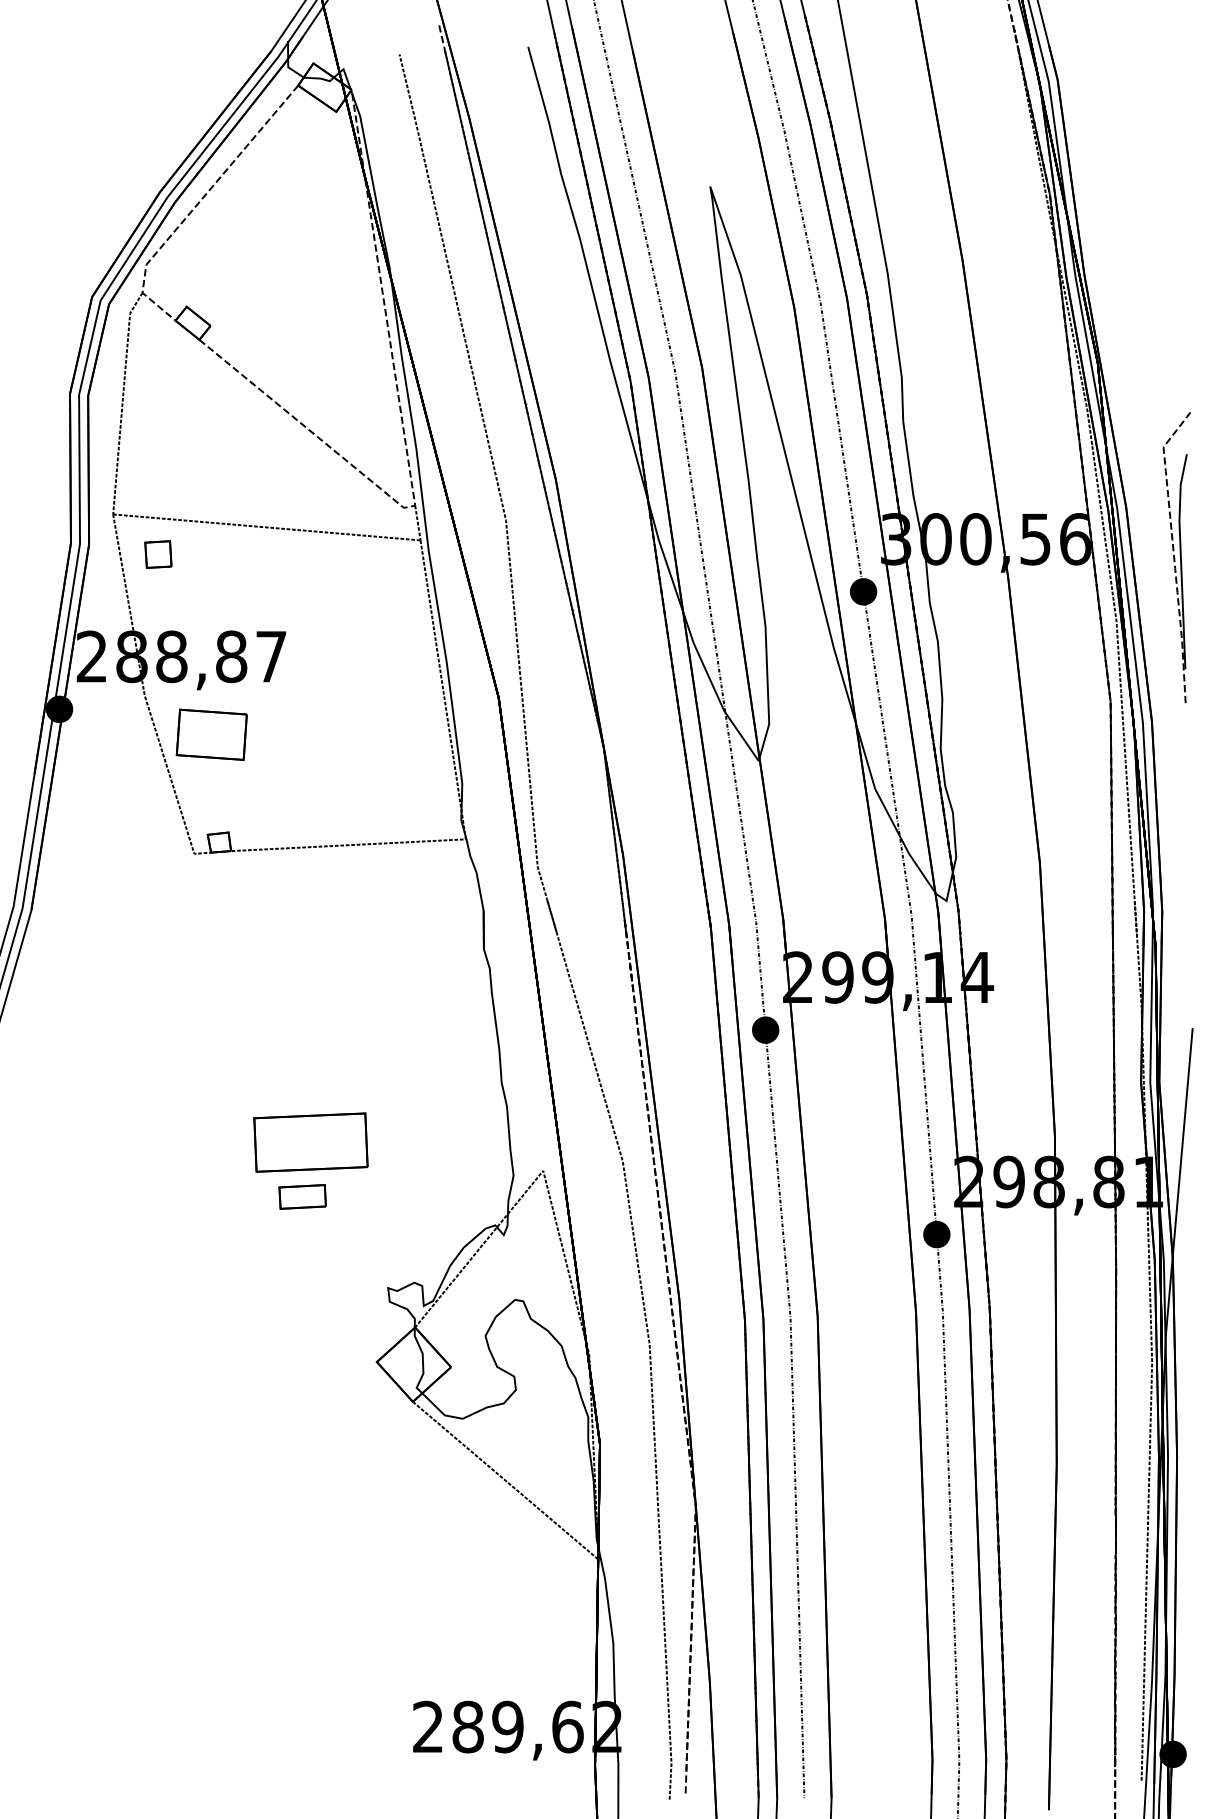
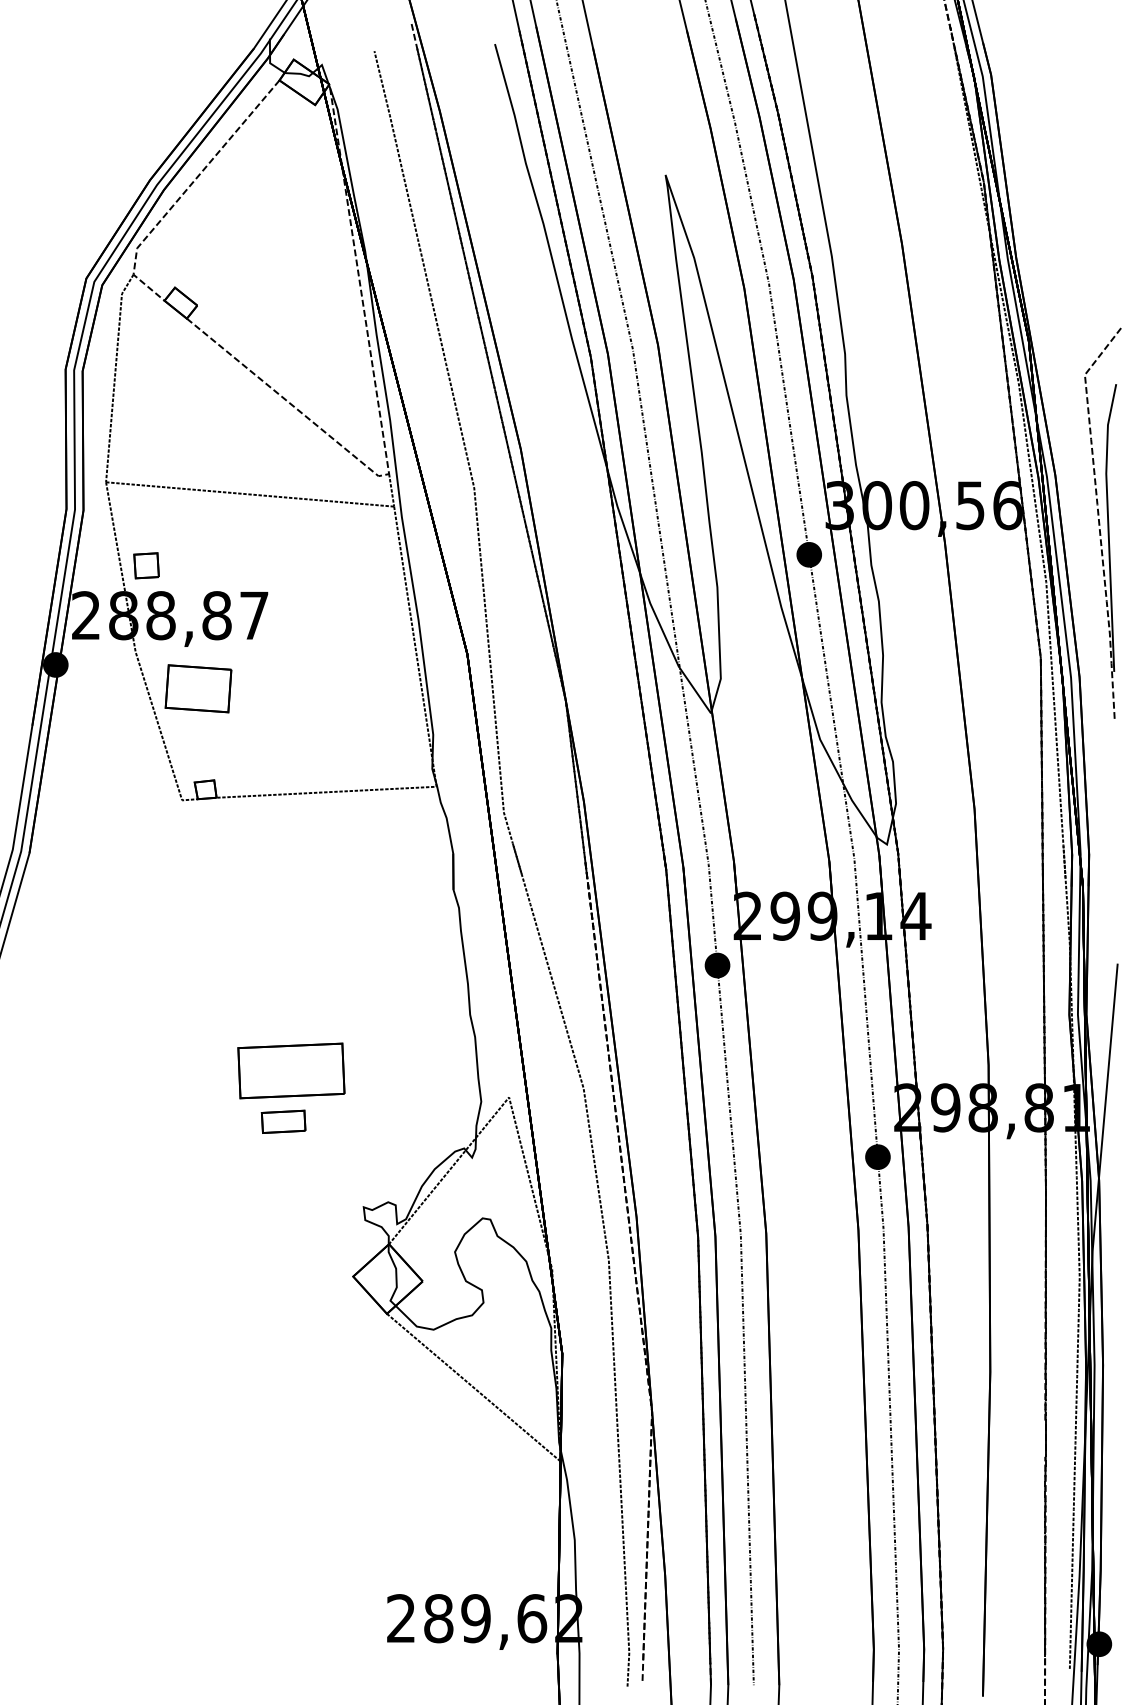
part: (158, 554) -> (146, 565), moved
part: (1176, 557) -> (1102, 522), size x1.43

